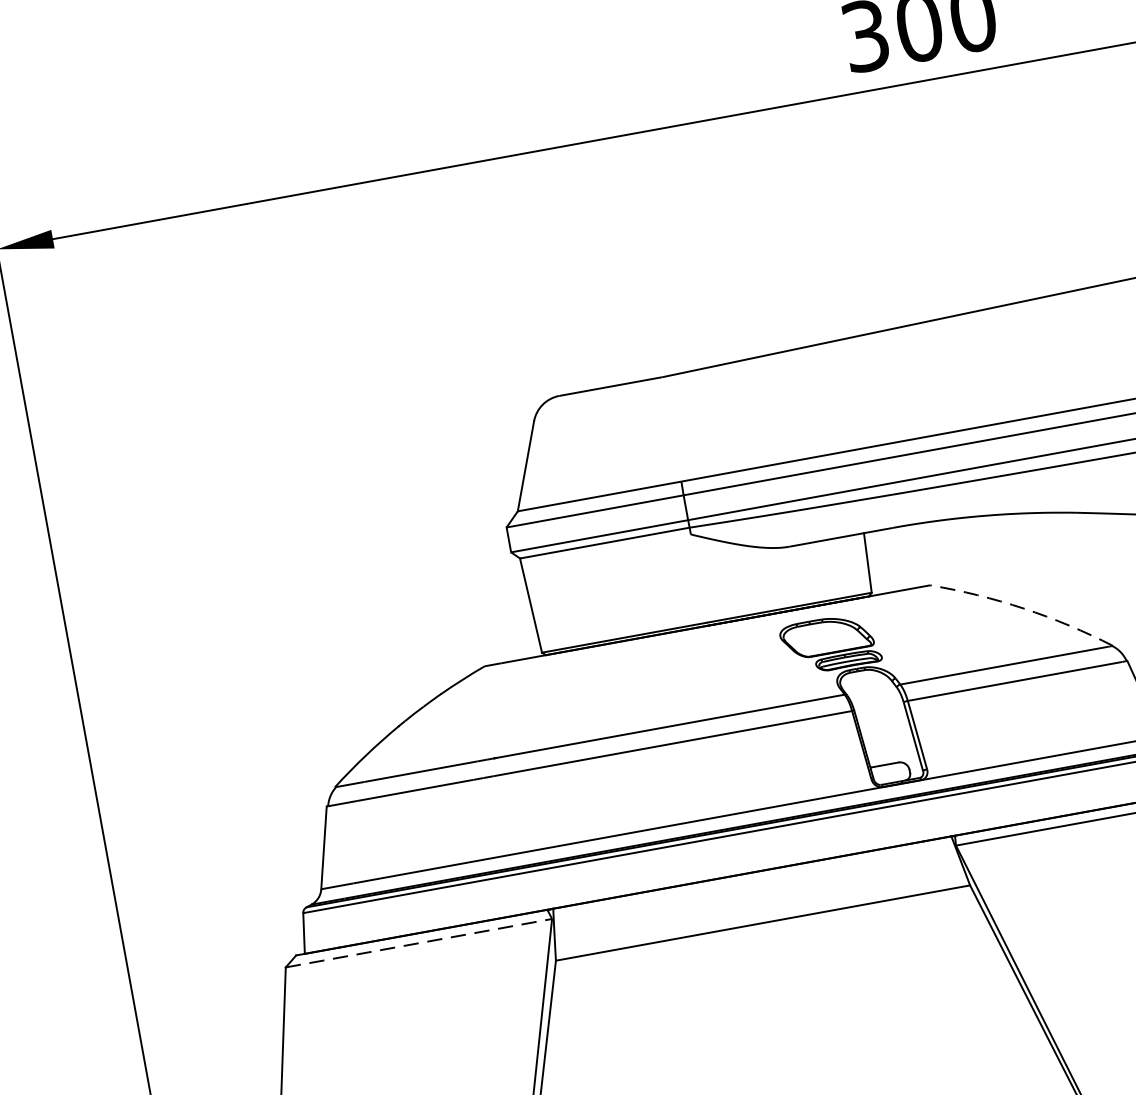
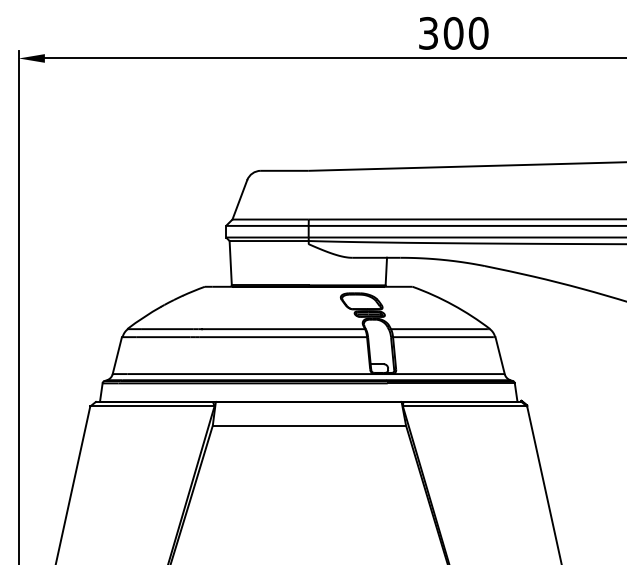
arc: (1025, 609) -> (453, 305), dashed -> solid
line: (419, 943) -> (152, 406), dashed -> solid

